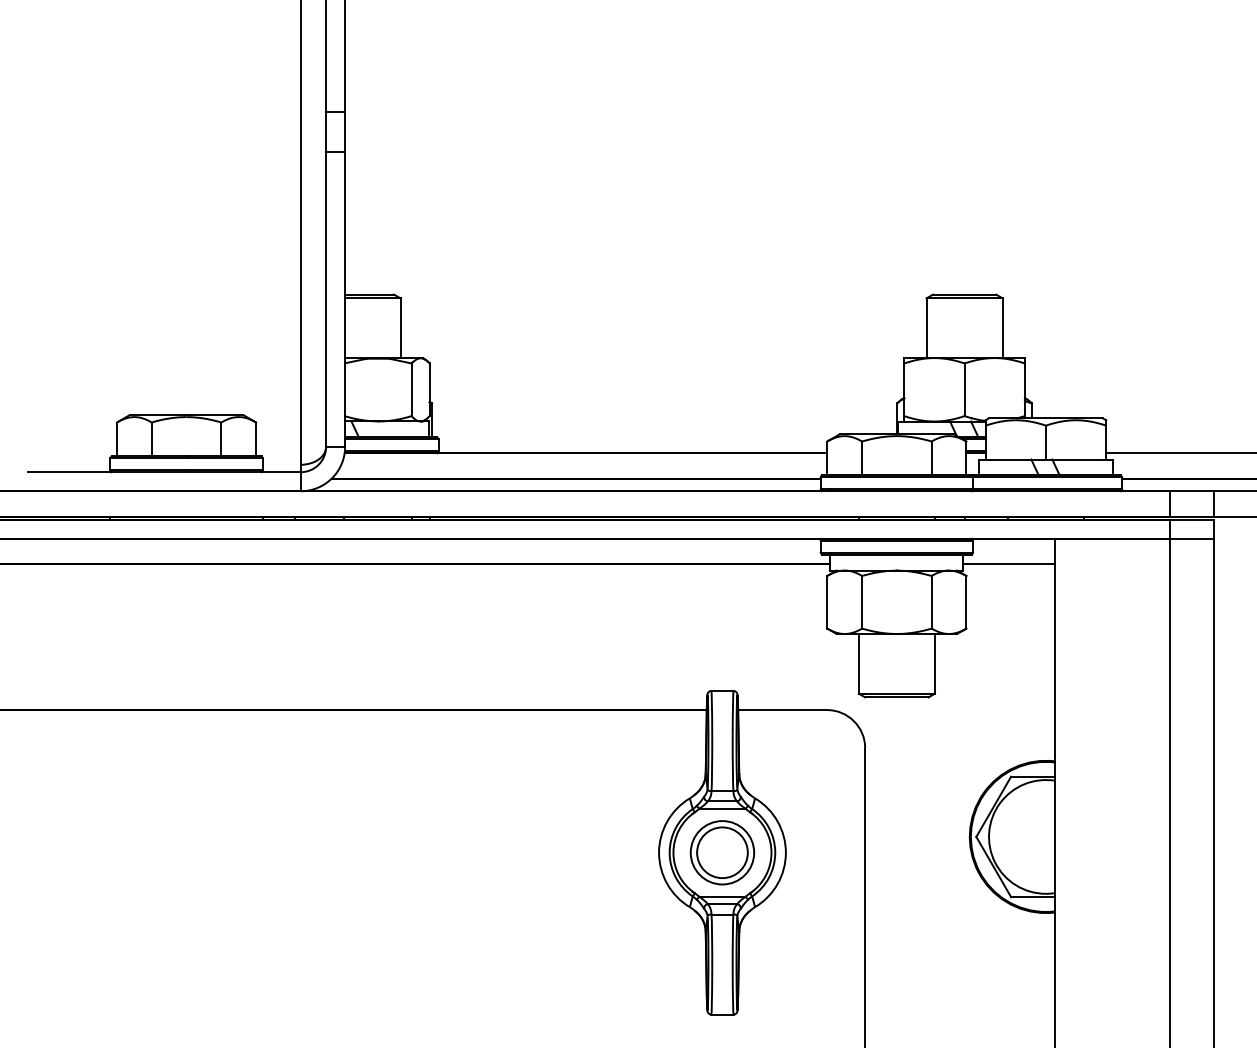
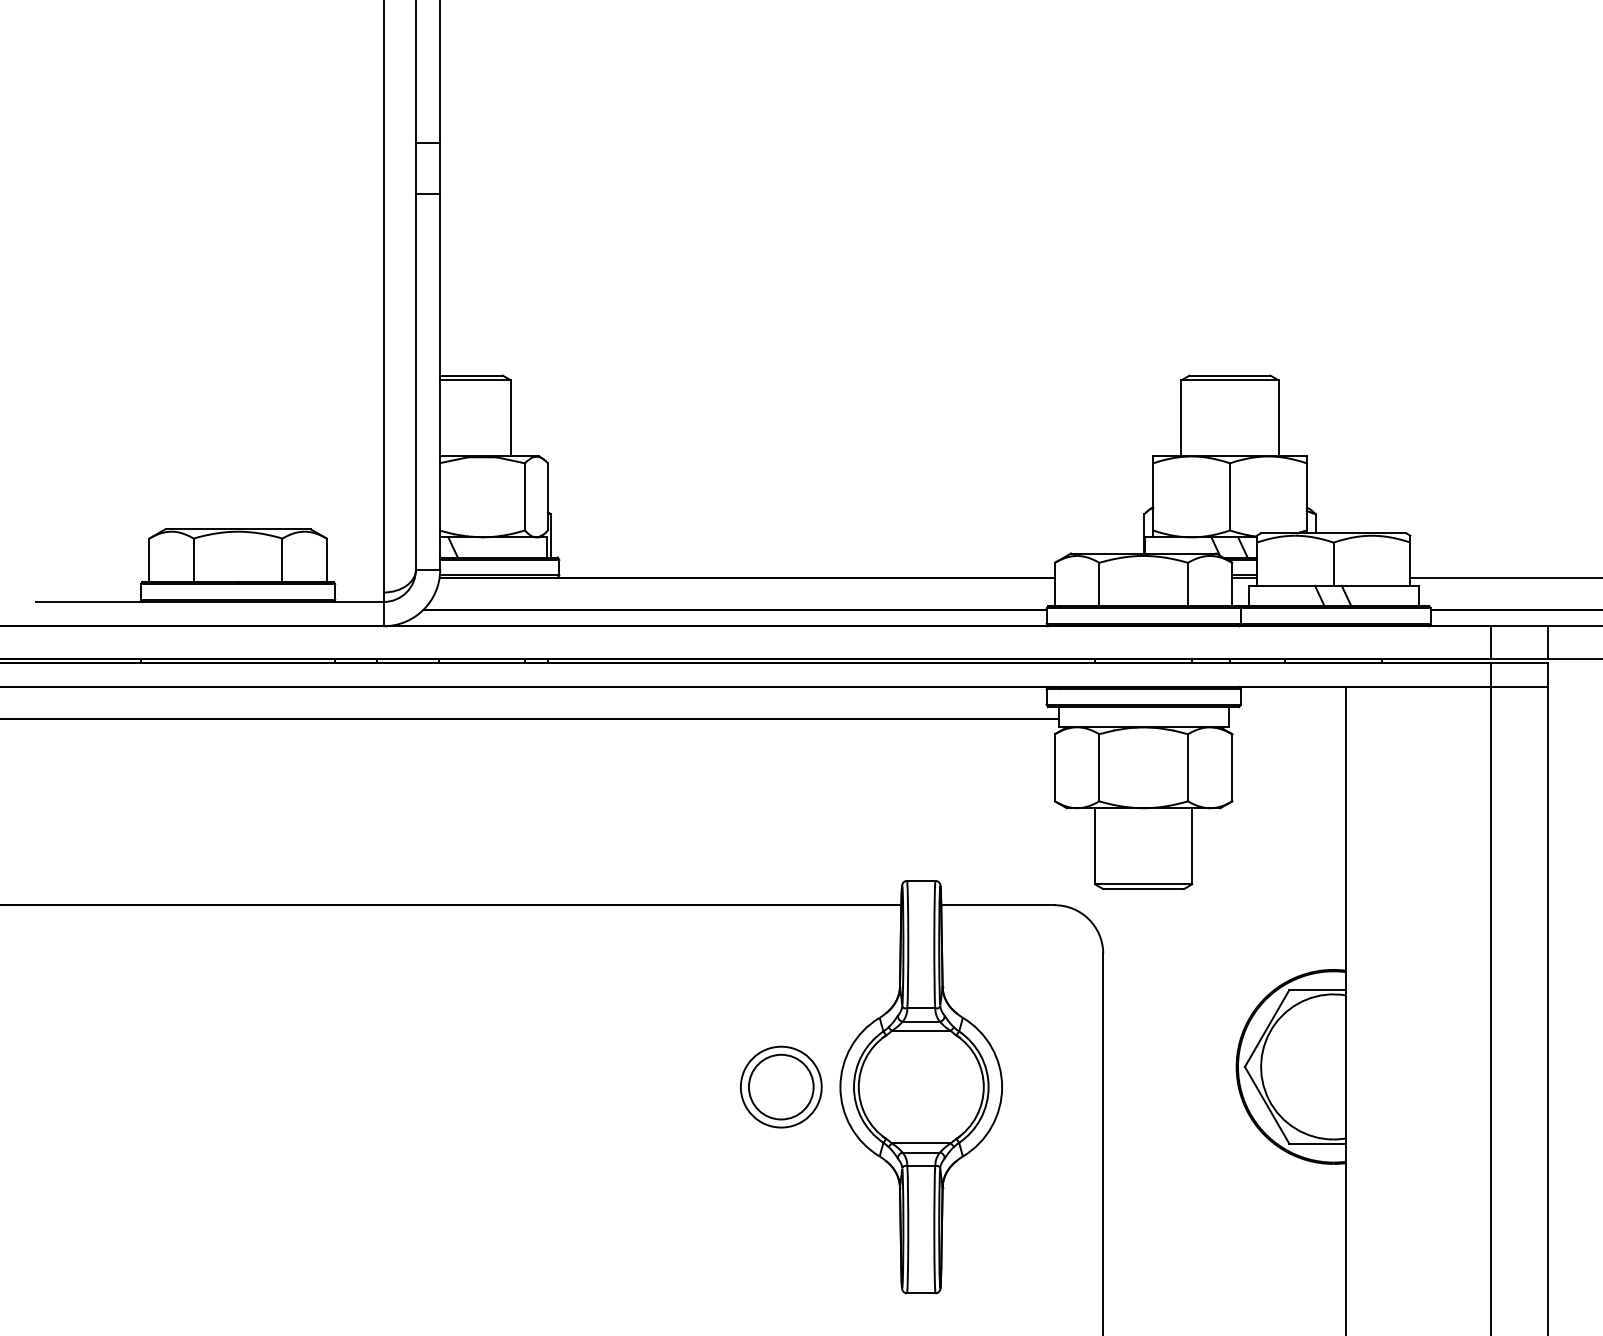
line: (1008, 564) -> (1286, 719), removed
part: (722, 852) -> (781, 1086), moved

